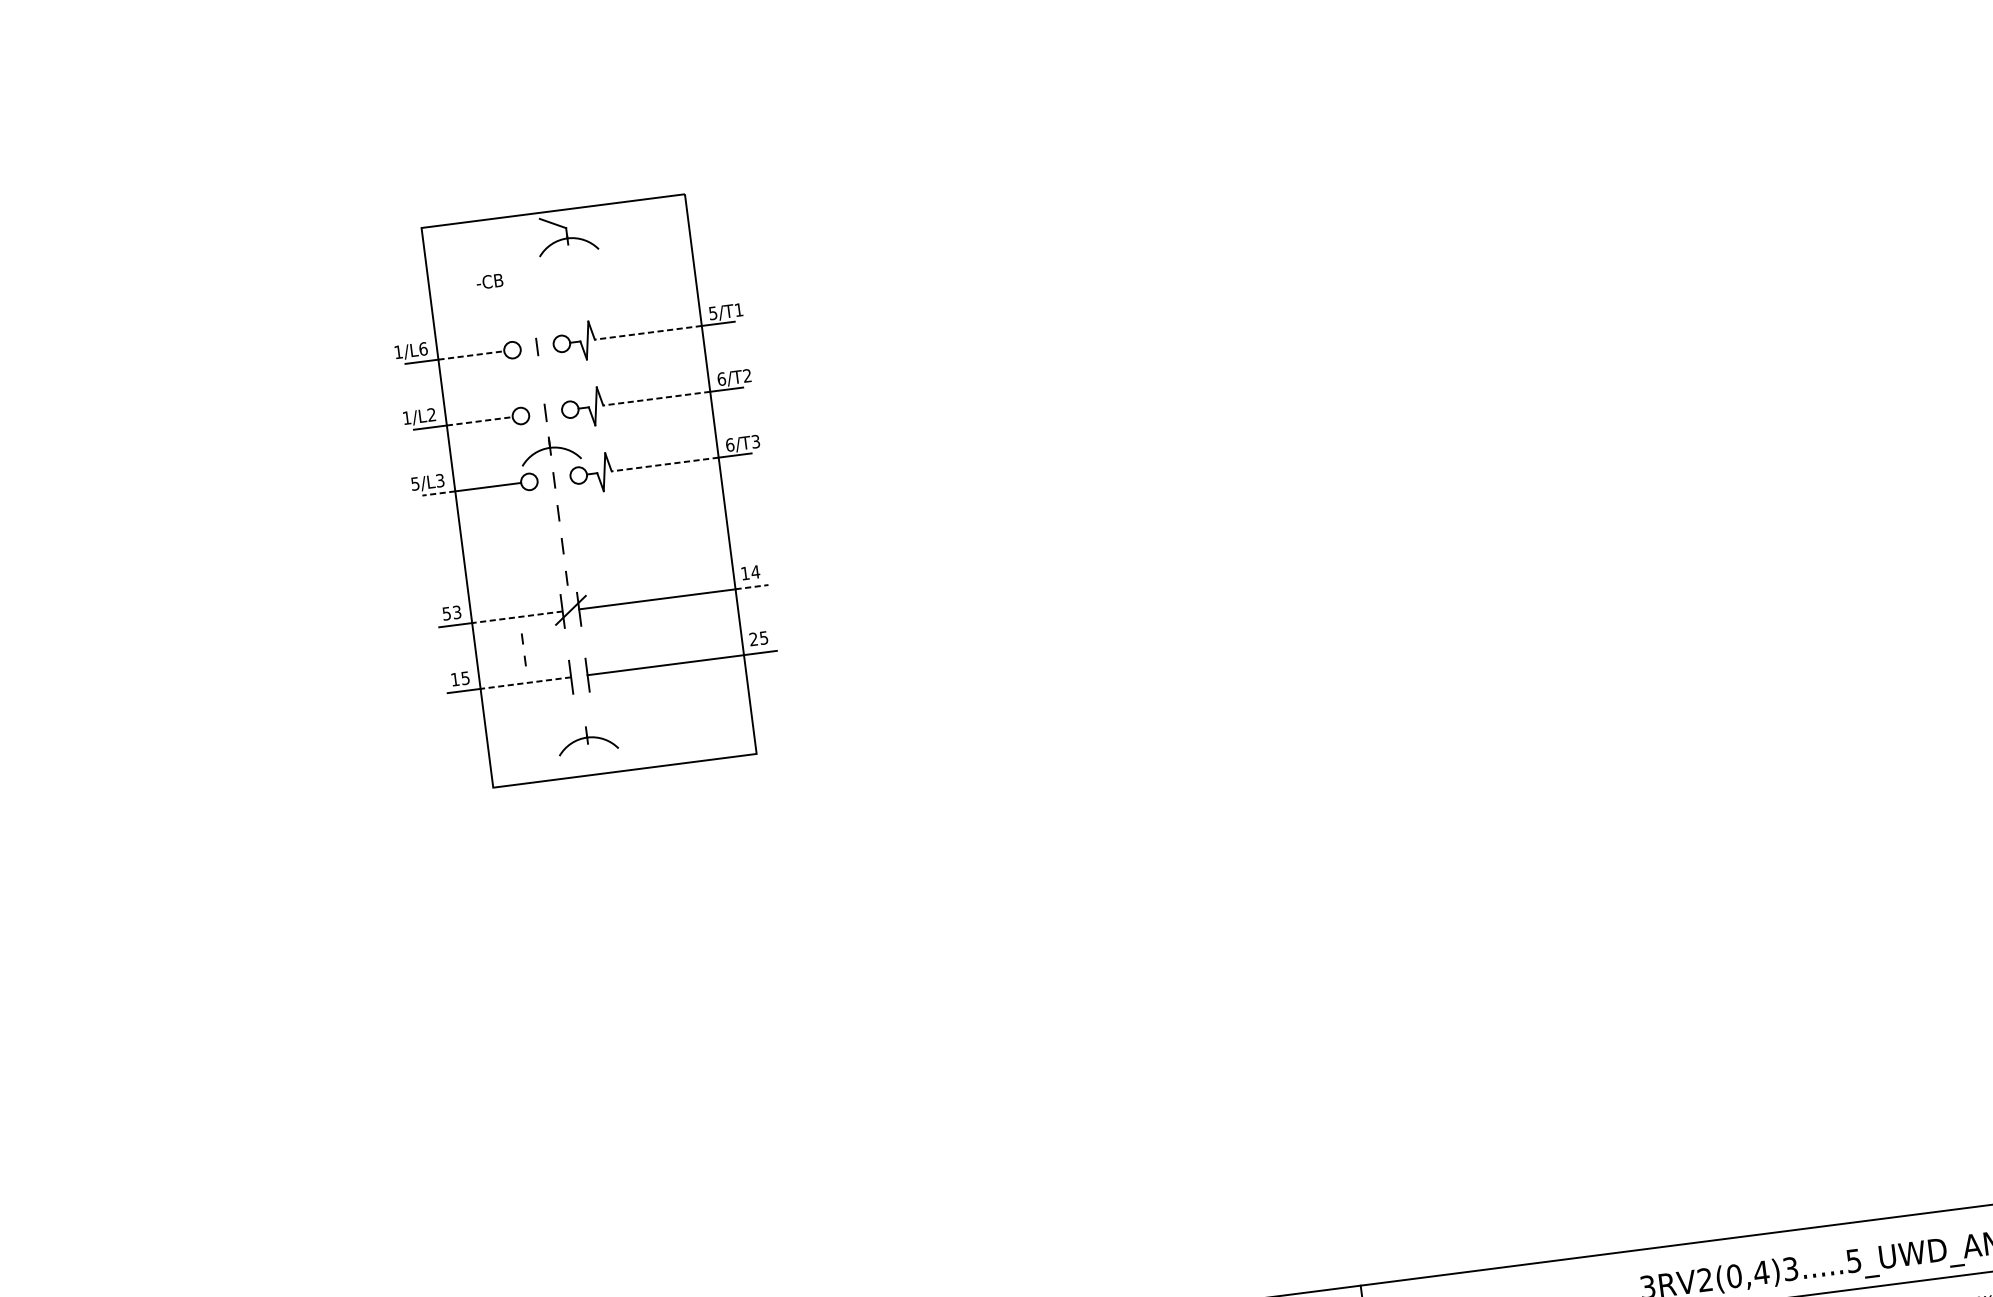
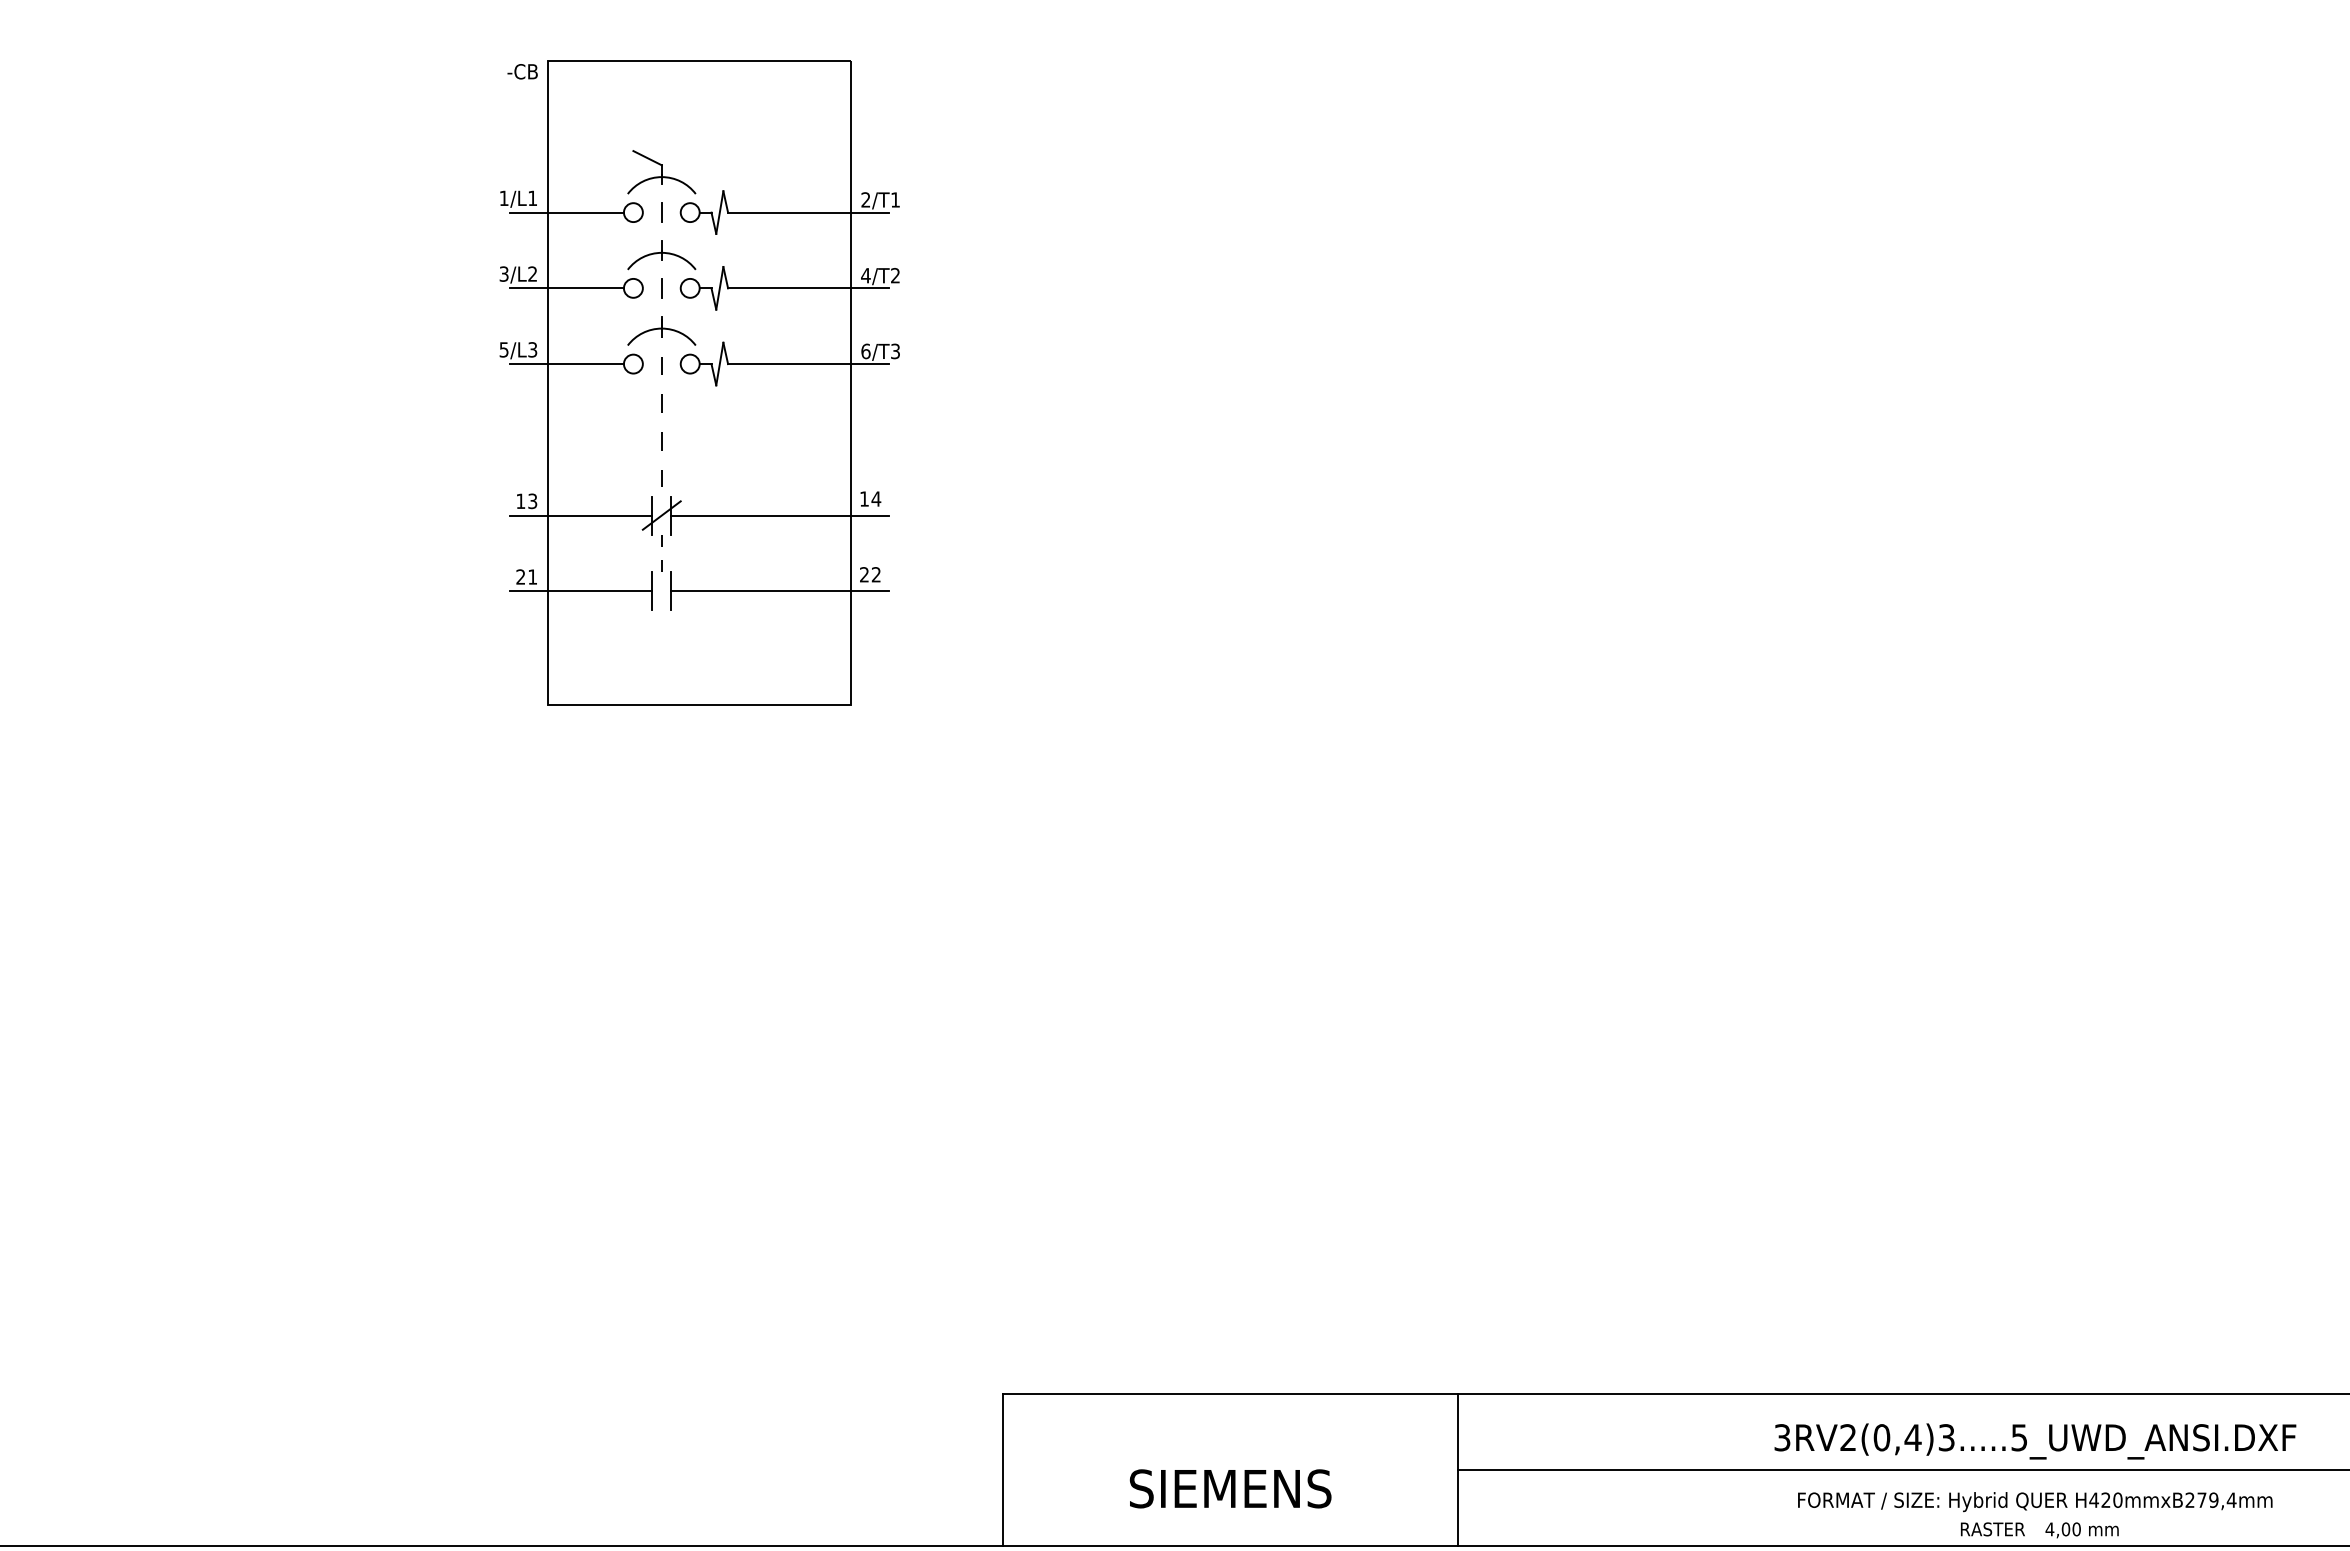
part: (566, 234) -> (661, 172), moved
text: (489, 281) -> (522, 71), moved
text: (712, 312) -> (865, 199), 5/T1 -> 2/T1
line: (648, 332) -> (789, 212), dashed -> solid
text: (423, 349) -> (532, 198), 1/L6 -> 1/L1
line: (471, 355) -> (586, 212), dashed -> solid
text: (721, 379) -> (865, 275), 6/T2 -> 4/T2
line: (656, 398) -> (789, 288), dashed -> solid
text: (406, 417) -> (503, 273), 1/L2 -> 3/L2
line: (480, 421) -> (586, 288), dashed -> solid
line: (665, 464) -> (789, 364), dashed -> solid
line: (439, 493) -> (529, 364), dashed -> solid
line: (752, 587) -> (870, 515), dashed -> solid
text: (446, 613) -> (520, 501), 53 -> 13
line: (516, 617) -> (599, 515), dashed -> solid
text: (764, 637) -> (876, 574), 25 -> 22
line: (522, 643) -> (661, 546), moved
text: (460, 678) -> (526, 576), 15 -> 21
line: (525, 683) -> (599, 591), dashed -> solid
part: (587, 739) -> (661, 255), moved

